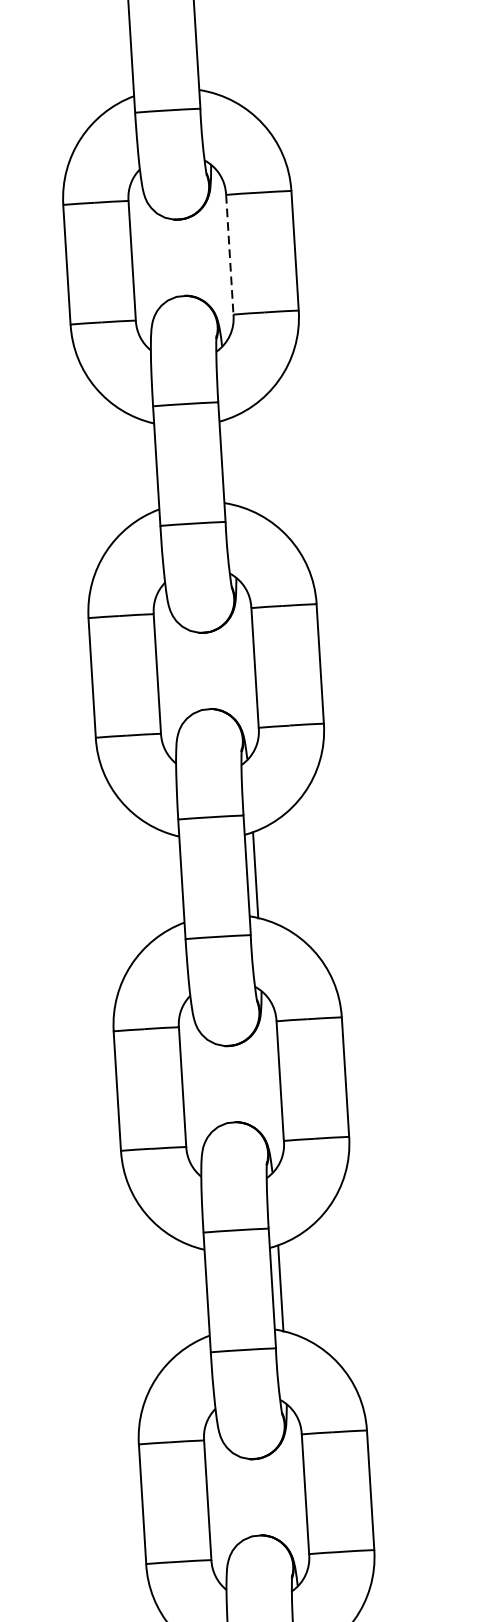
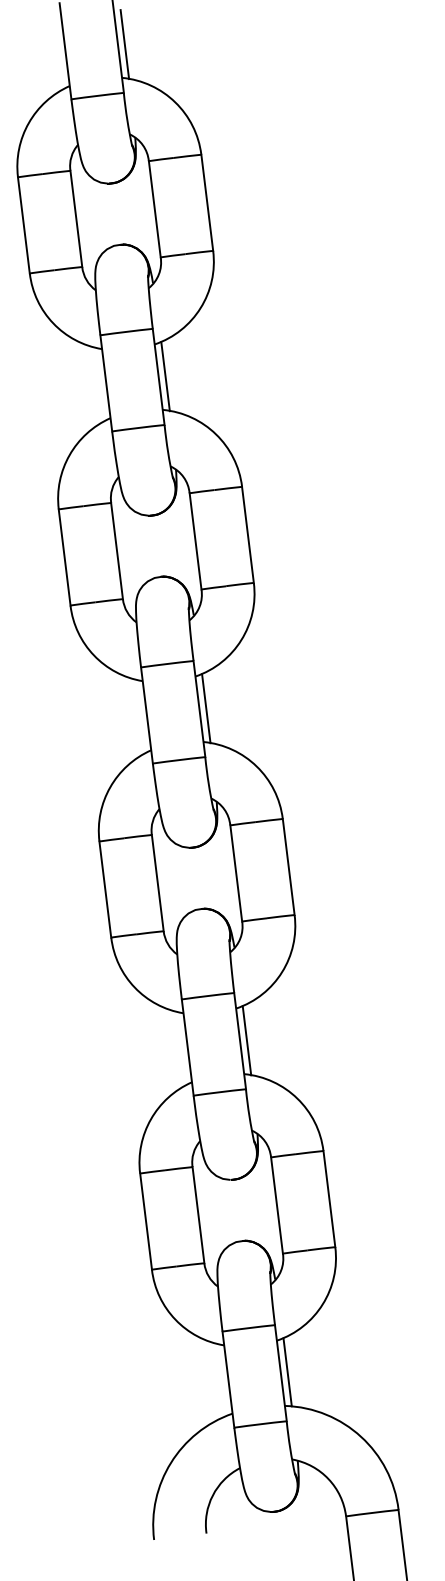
line: (204, 48) -> (124, 44), added
line: (229, 255) -> (154, 209), dashed -> solid
line: (230, 462) -> (165, 376), added

